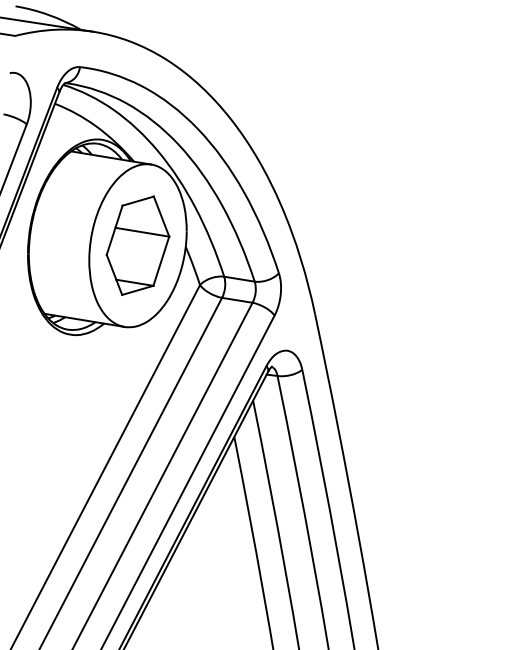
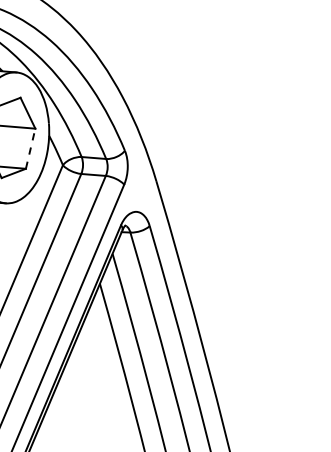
line: (161, 261) -> (30, 148), solid -> dashed

